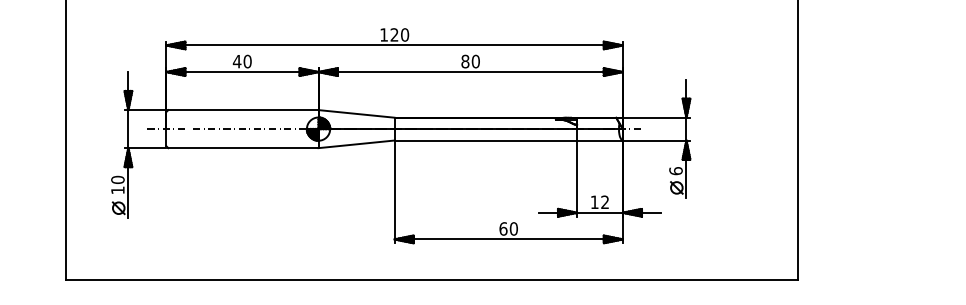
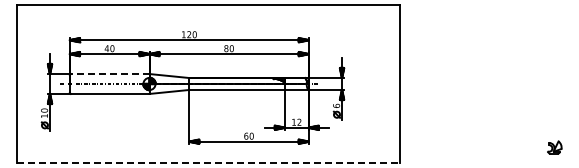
line: (242, 110) -> (109, 74), solid -> dashed
line: (431, 279) -> (208, 162), solid -> dashed

